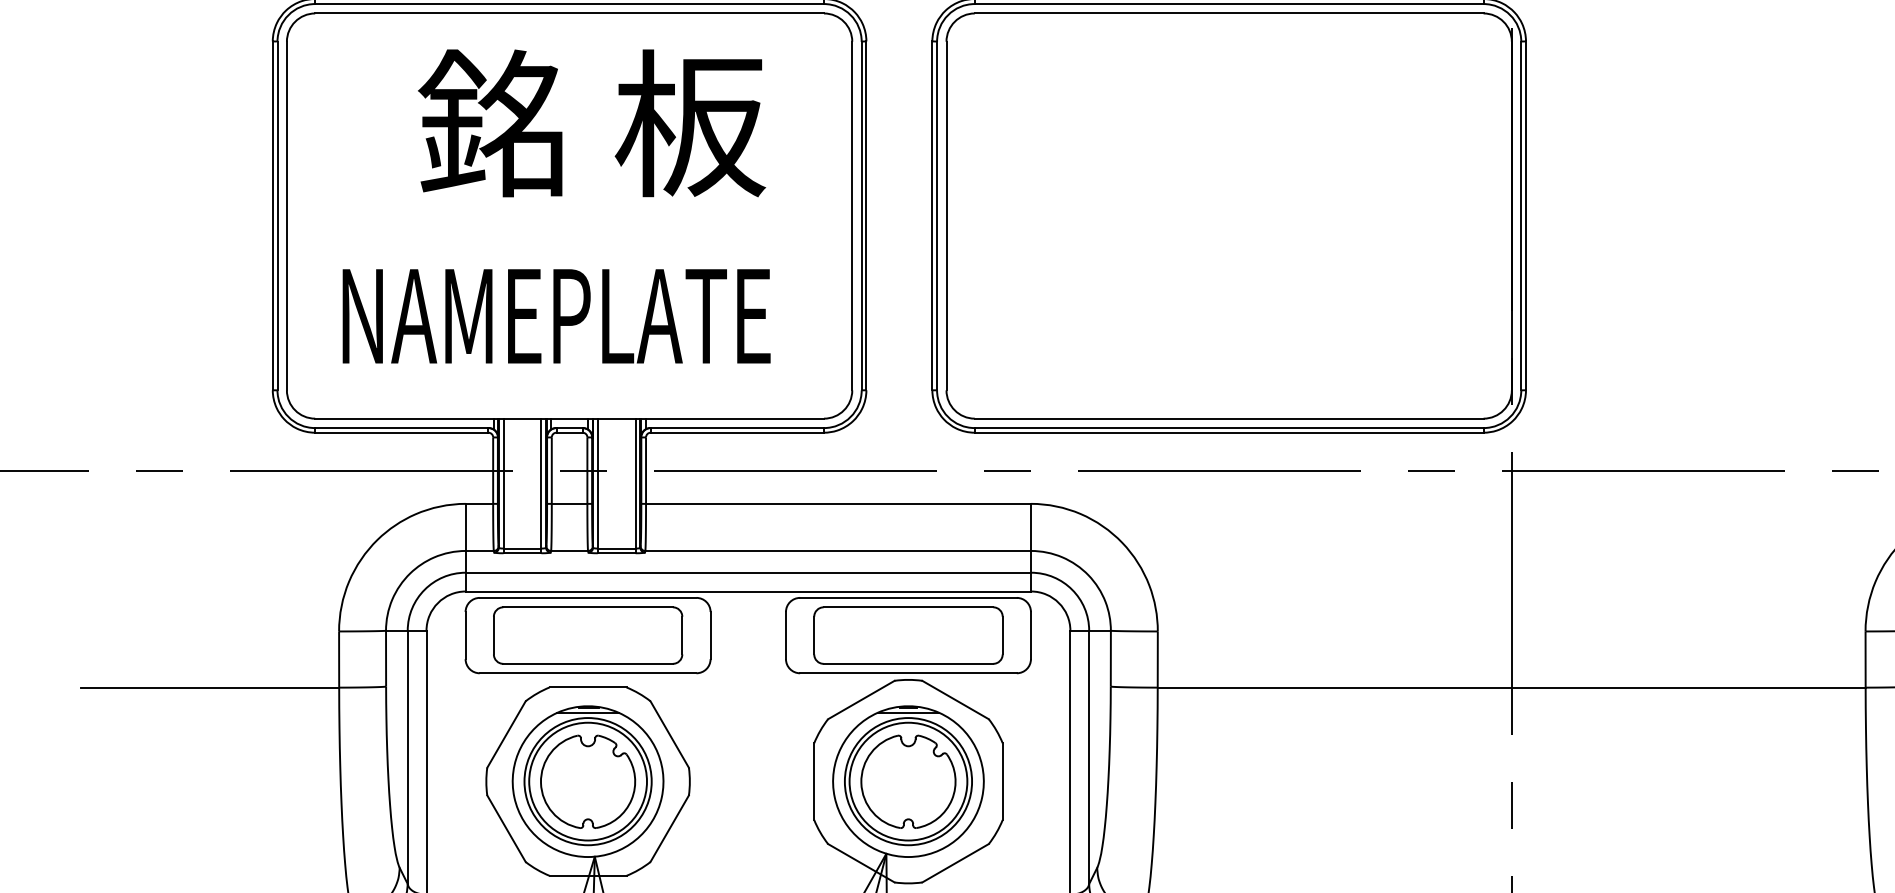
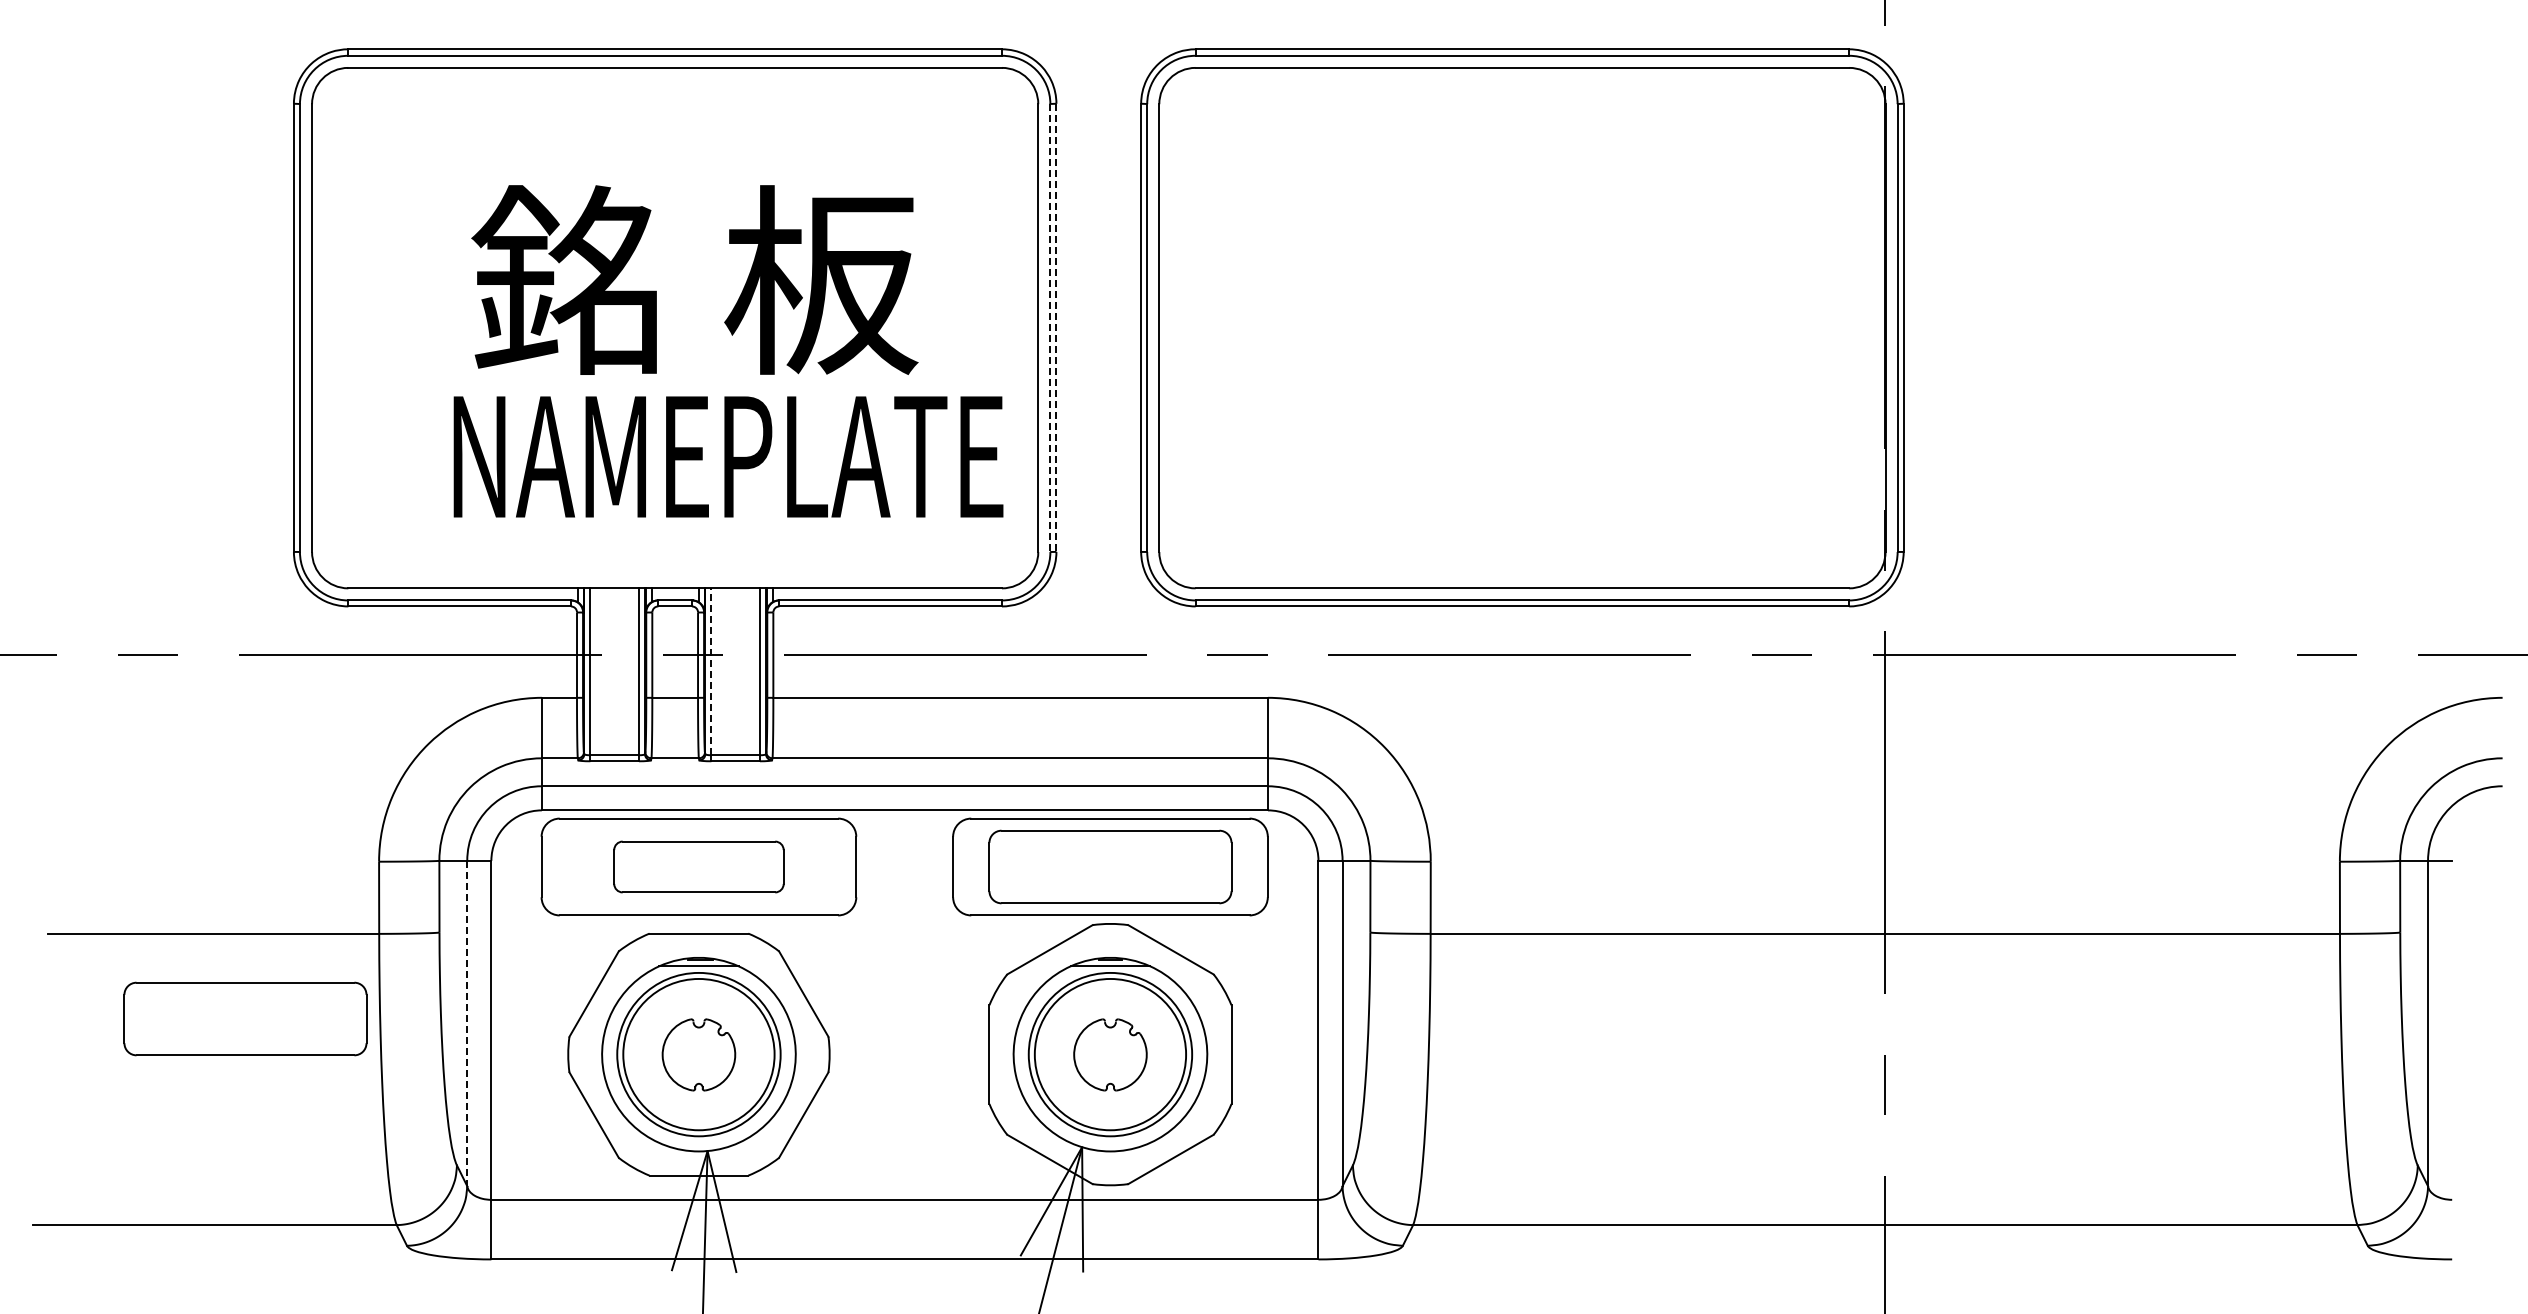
text: (591, 122) -> (694, 279), moved
line: (861, 216) -> (1050, 328), solid -> dashed
line: (866, 216) -> (1056, 328), solid -> dashed
text: (556, 316) -> (728, 456), moved
line: (597, 483) -> (711, 671), solid -> dashed
part: (587, 635) -> (698, 866), size x0.7
part: (235, 753) -> (245, 1018), added
line: (407, 757) -> (467, 1023), solid -> dashed
part: (587, 781) -> (698, 1054), size x0.6
part: (908, 781) -> (1110, 1054), size x0.6

